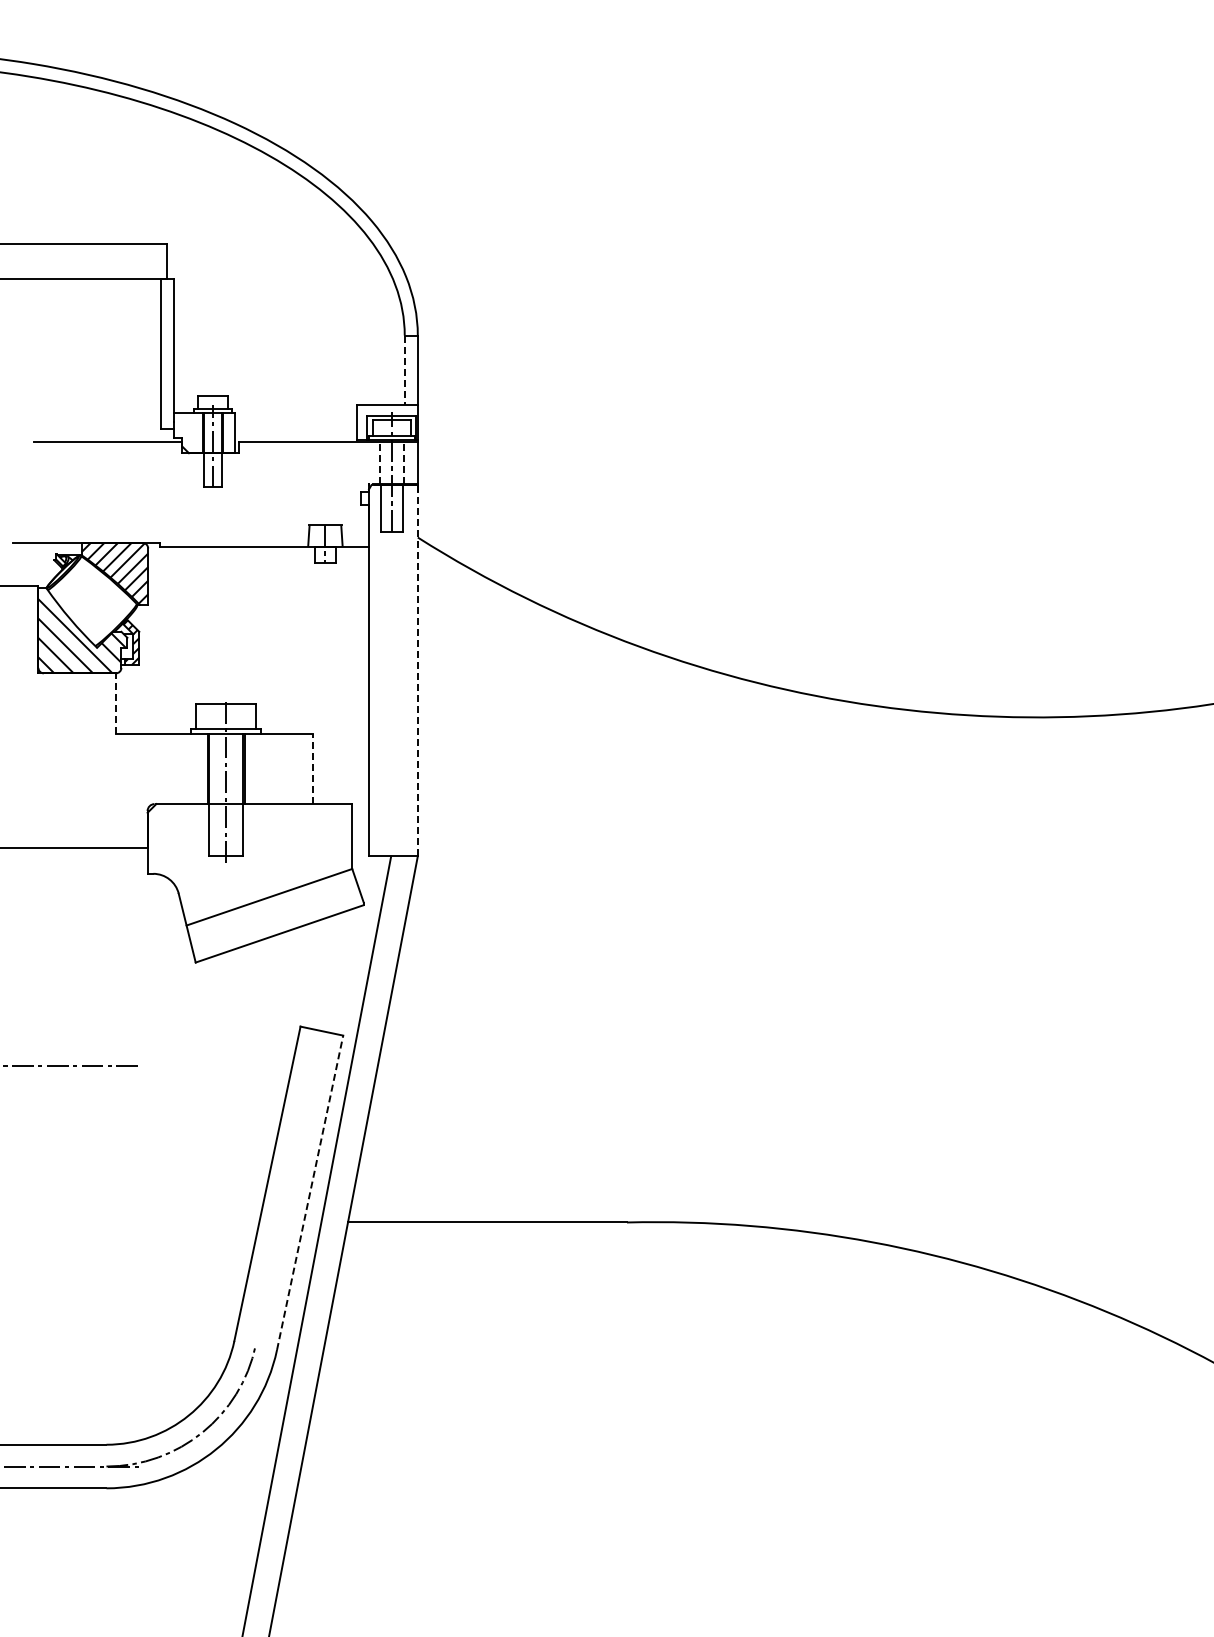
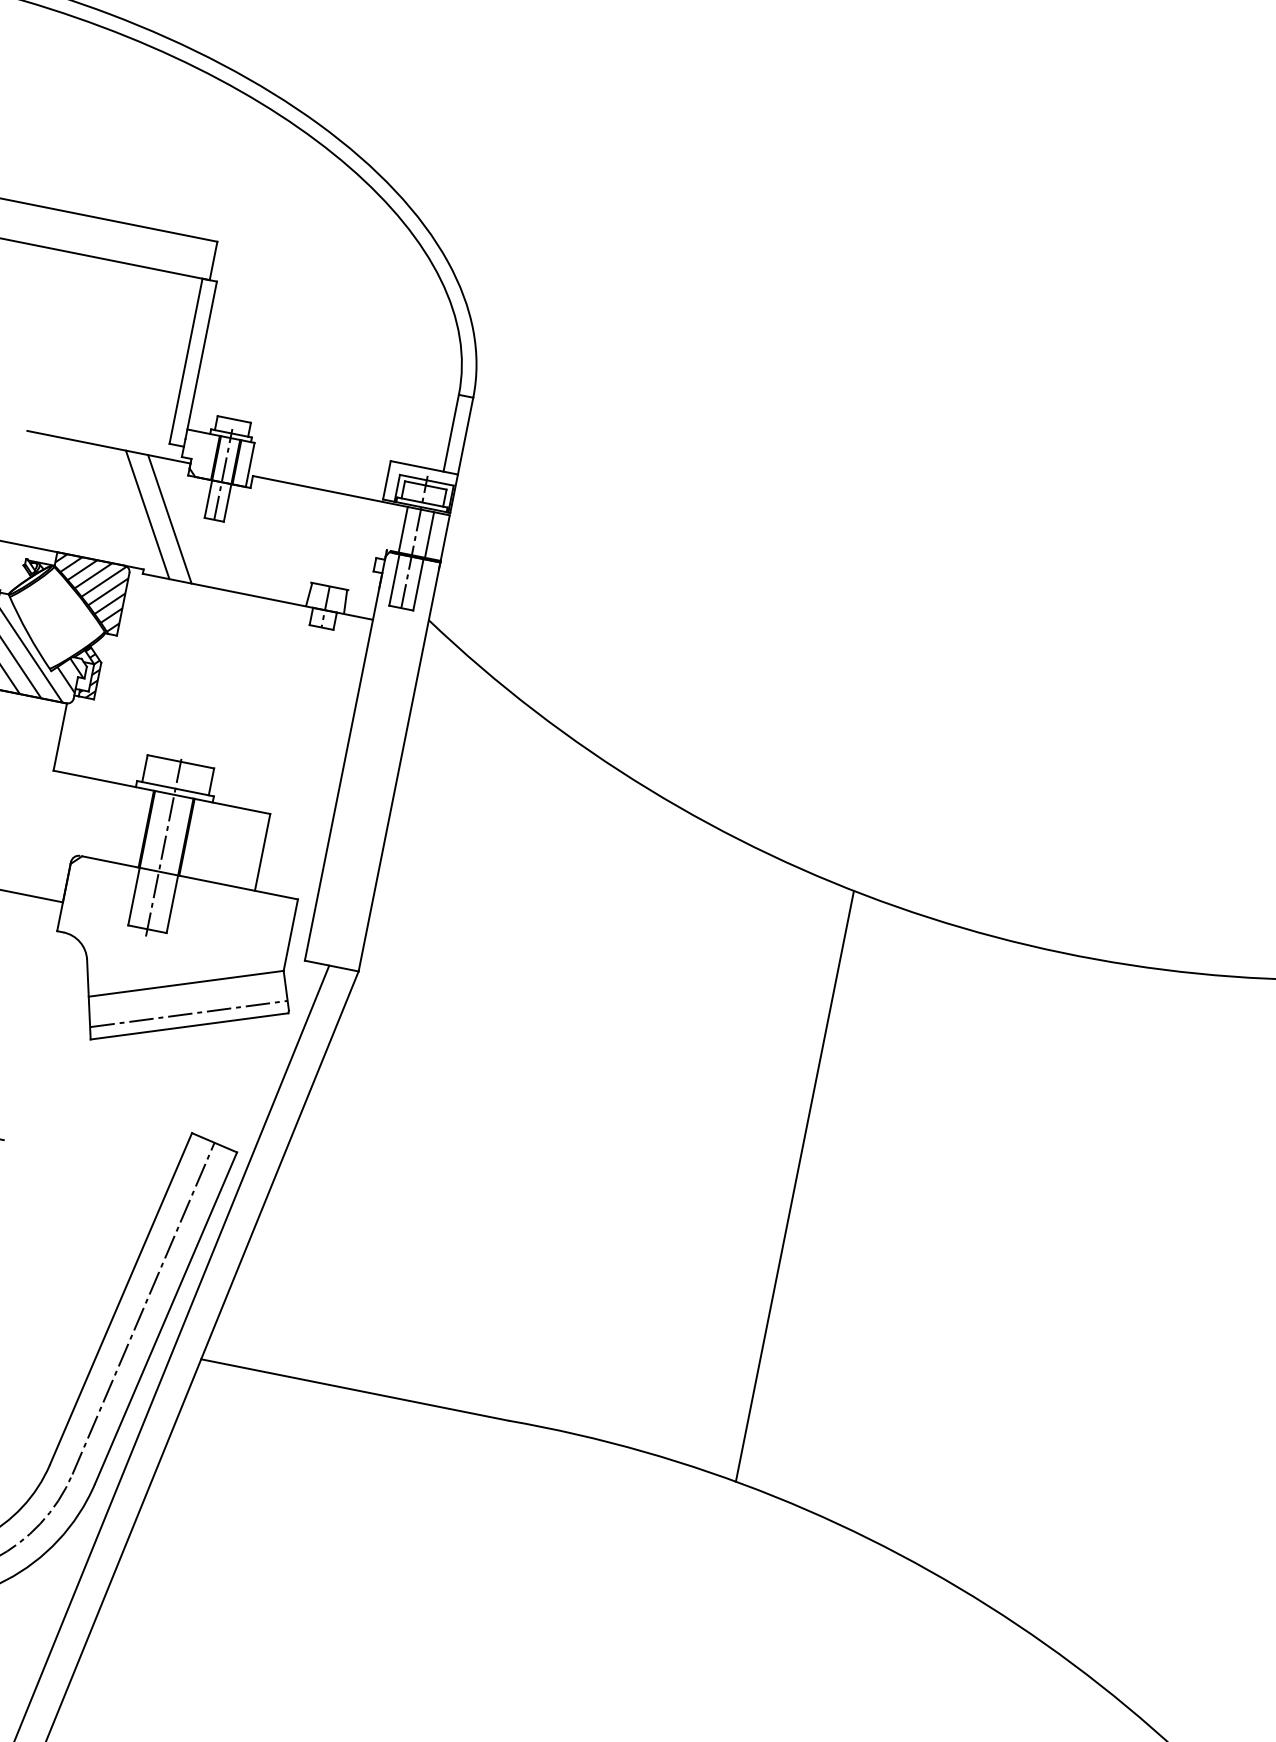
line: (404, 370) -> (450, 433), dashed -> solid
line: (379, 462) -> (403, 529), dashed -> solid
line: (403, 462) -> (429, 534), dashed -> solid
line: (153, 494) -> (147, 514), added
line: (173, 494) -> (169, 519), added
line: (417, 670) -> (399, 766), dashed -> solid
line: (116, 703) -> (60, 736), dashed -> solid
line: (313, 769) -> (262, 852), dashed -> solid
line: (276, 922) -> (188, 1013), added
line: (836, 967) -> (795, 1185), added
line: (288, 1188) -> (143, 1308), added
line: (310, 1192) -> (166, 1318), dashed -> solid

